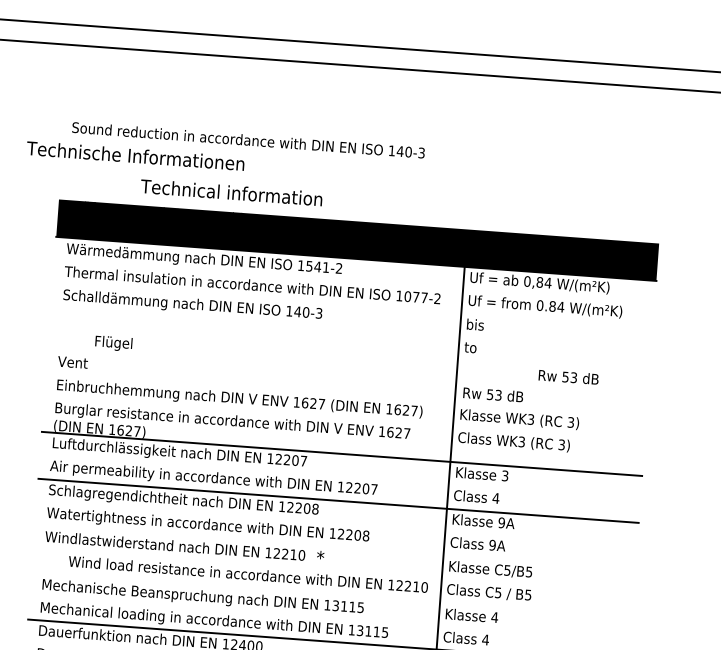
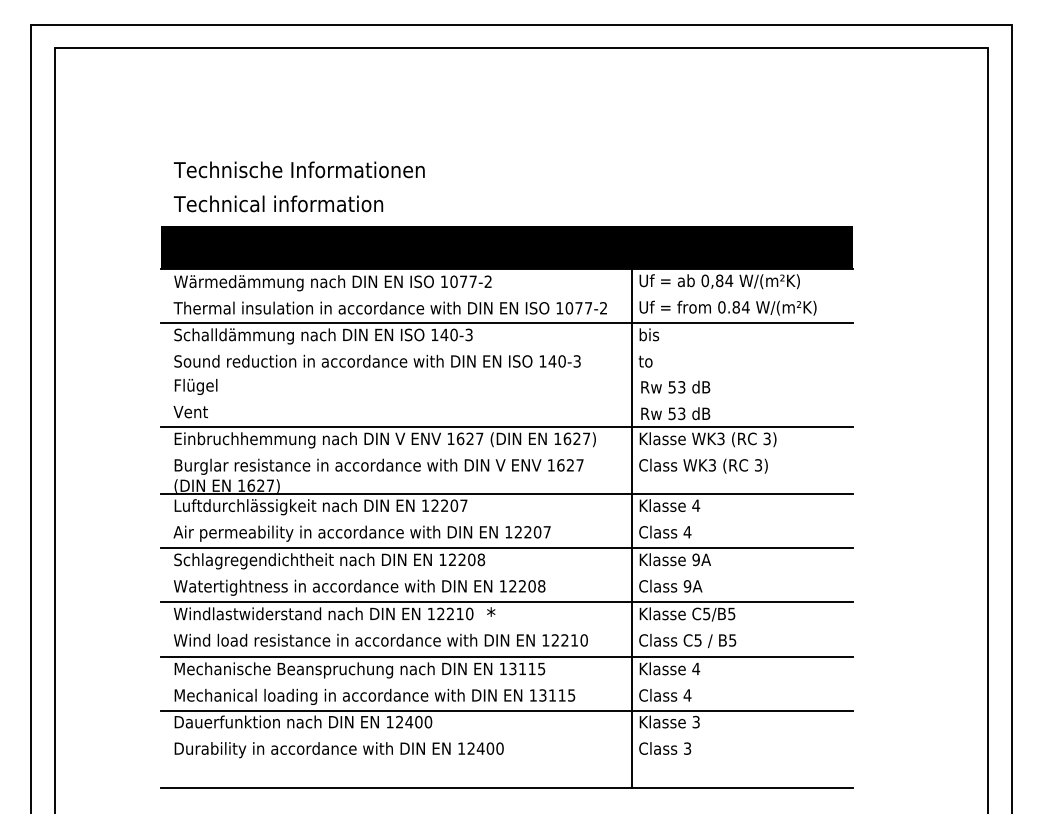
text: (248, 139) -> (377, 360), moved
text: (134, 155) -> (298, 169), moved
text: (231, 192) -> (278, 203), moved
text: (317, 266) -> (463, 281), 1541-2 -> 1077-2
line: (353, 305) -> (507, 323), added
text: (113, 343) -> (195, 386), moved
text: (568, 376) -> (675, 386), moved
line: (346, 396) -> (507, 427), added
text: (505, 475) -> (696, 505), 3 -> 4
line: (335, 547) -> (507, 602), added
text: (248, 573) -> (380, 639), moved
line: (331, 594) -> (507, 656), added

